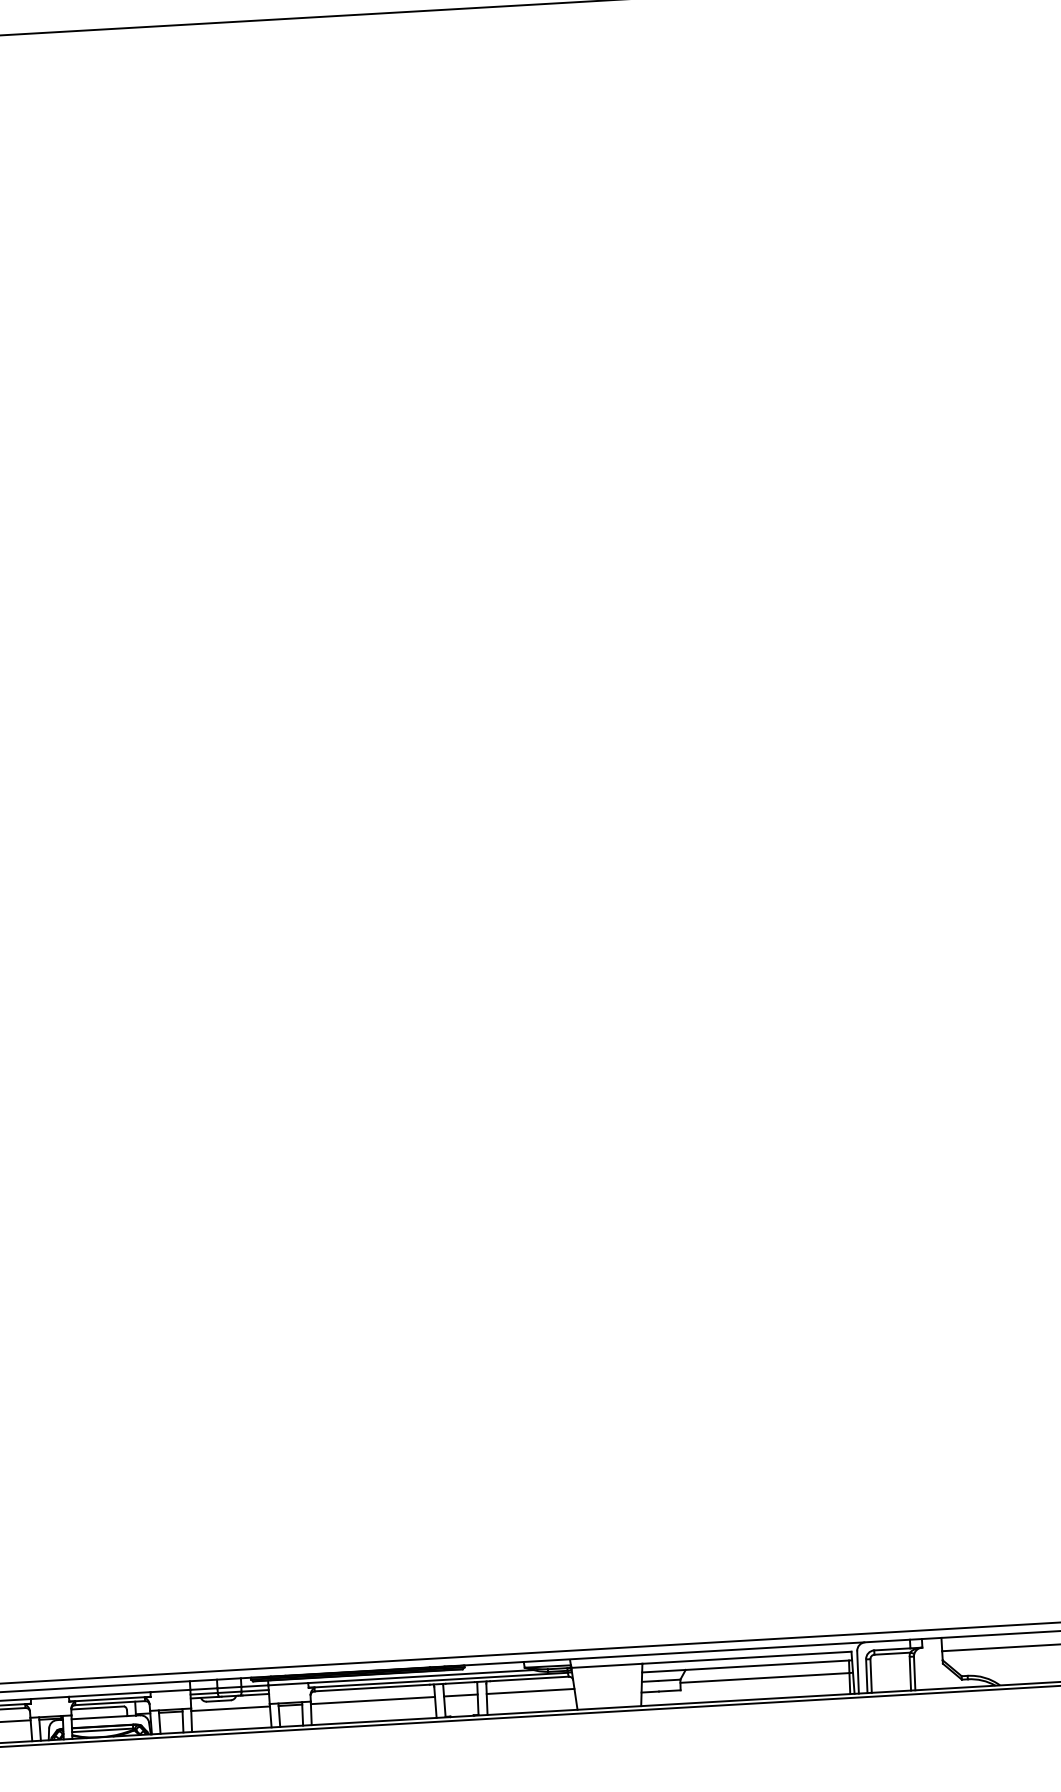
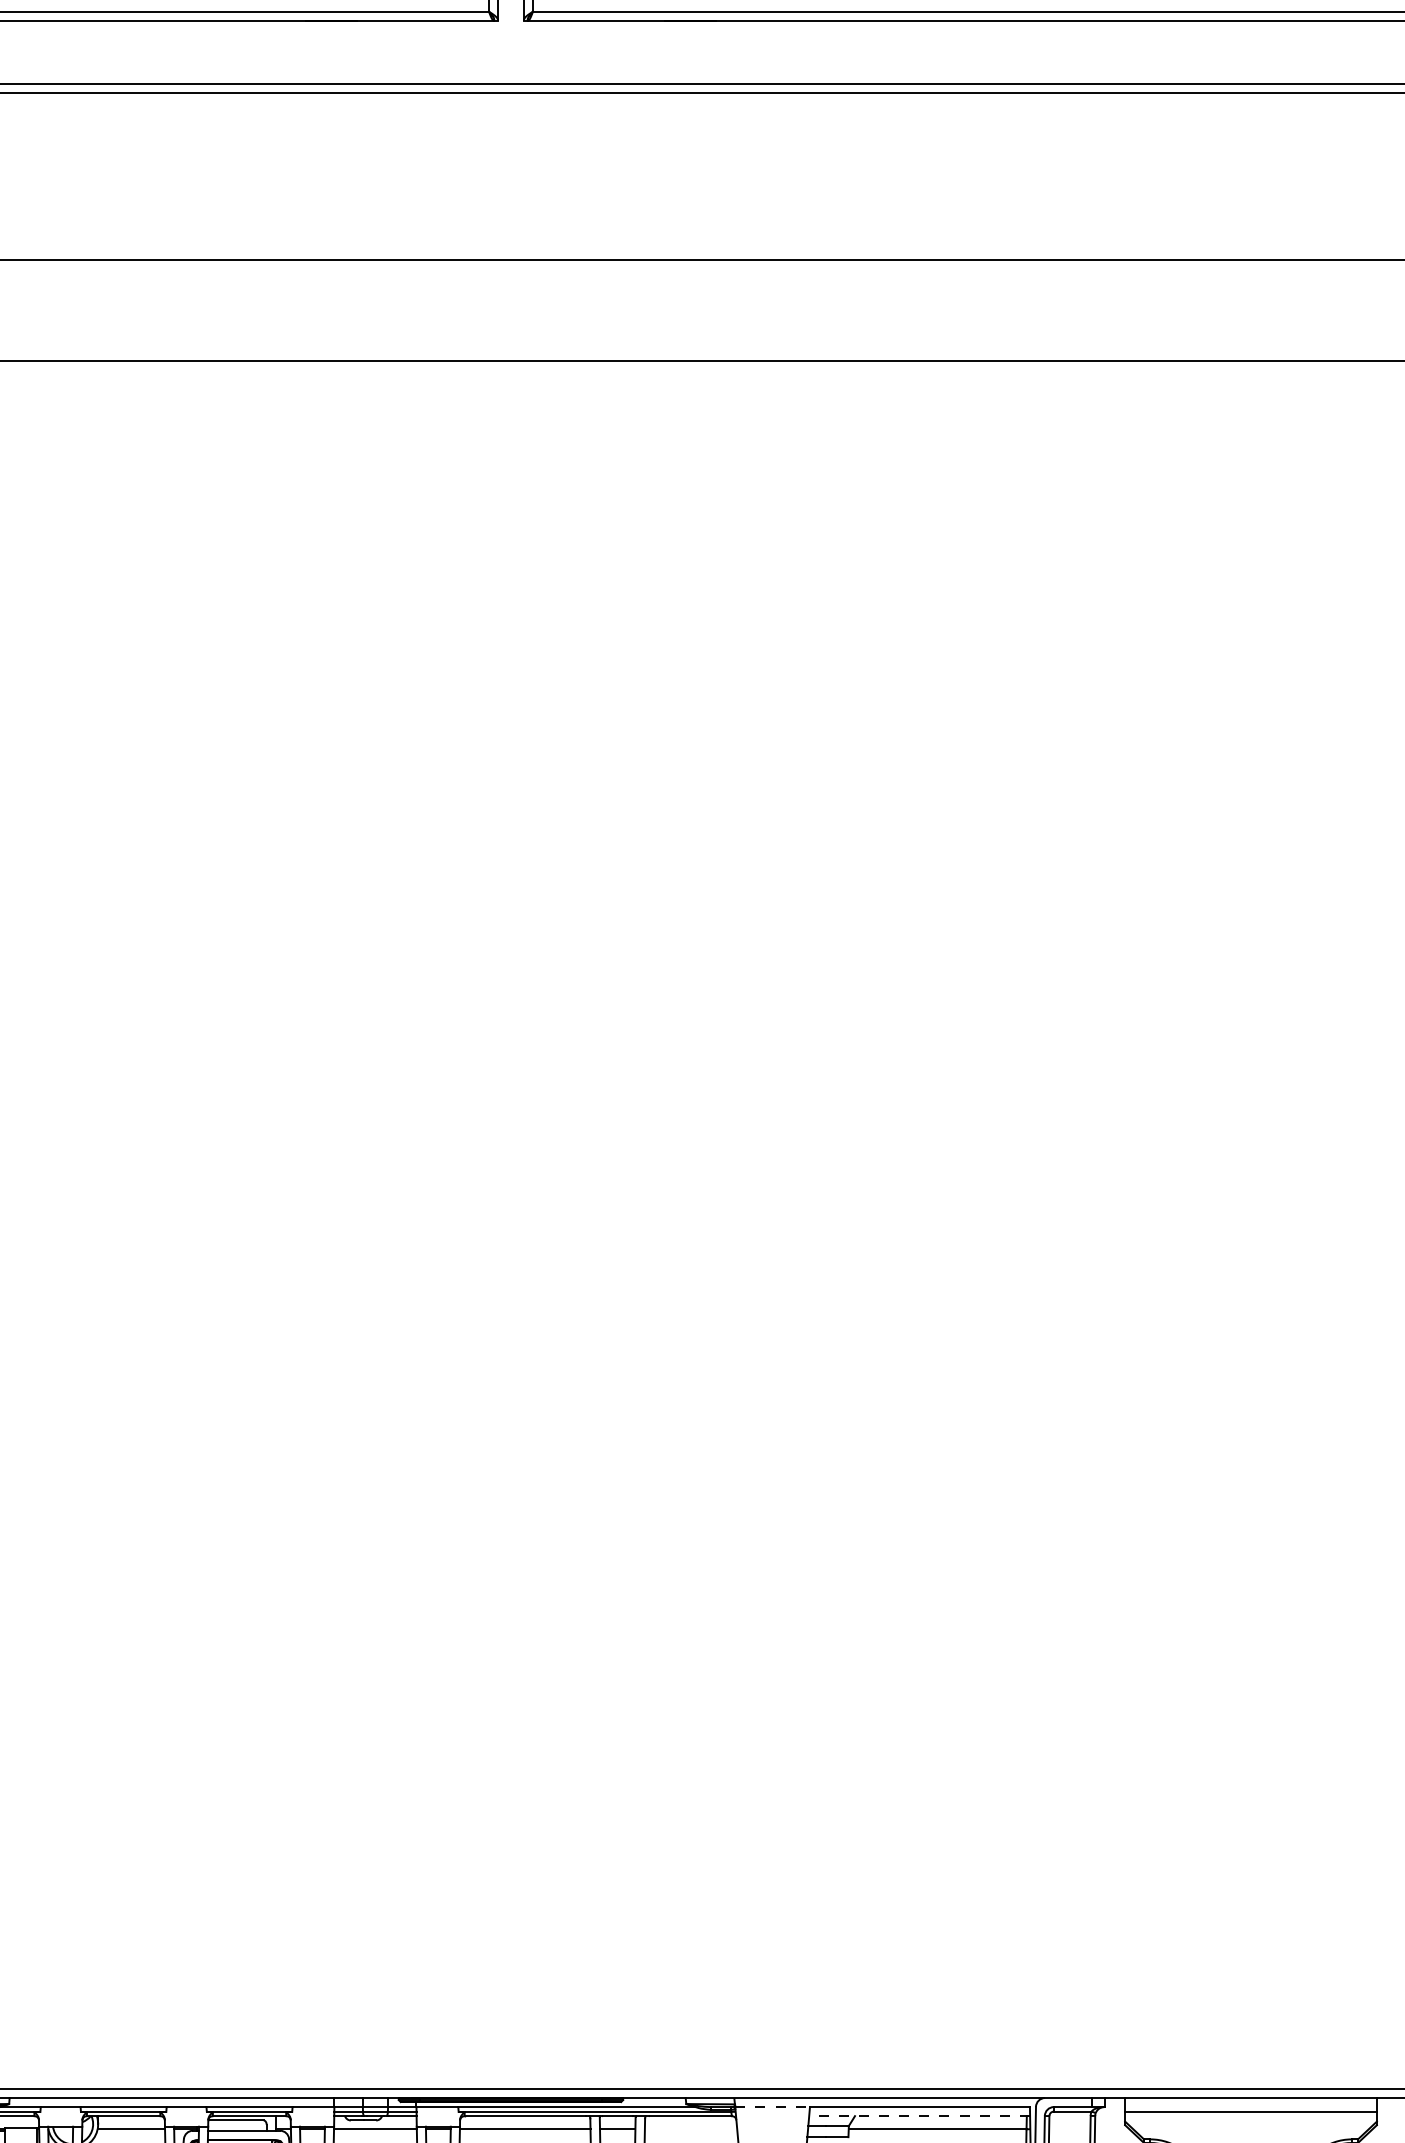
line: (607, 1666) -> (773, 2107), solid -> dashed
line: (747, 1666) -> (919, 2116), solid -> dashed
line: (530, 1691) -> (690, 2129), removed

